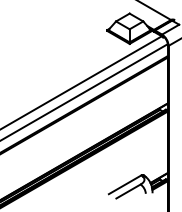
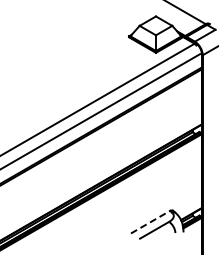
line: (125, 185) -> (150, 222), solid -> dashed

